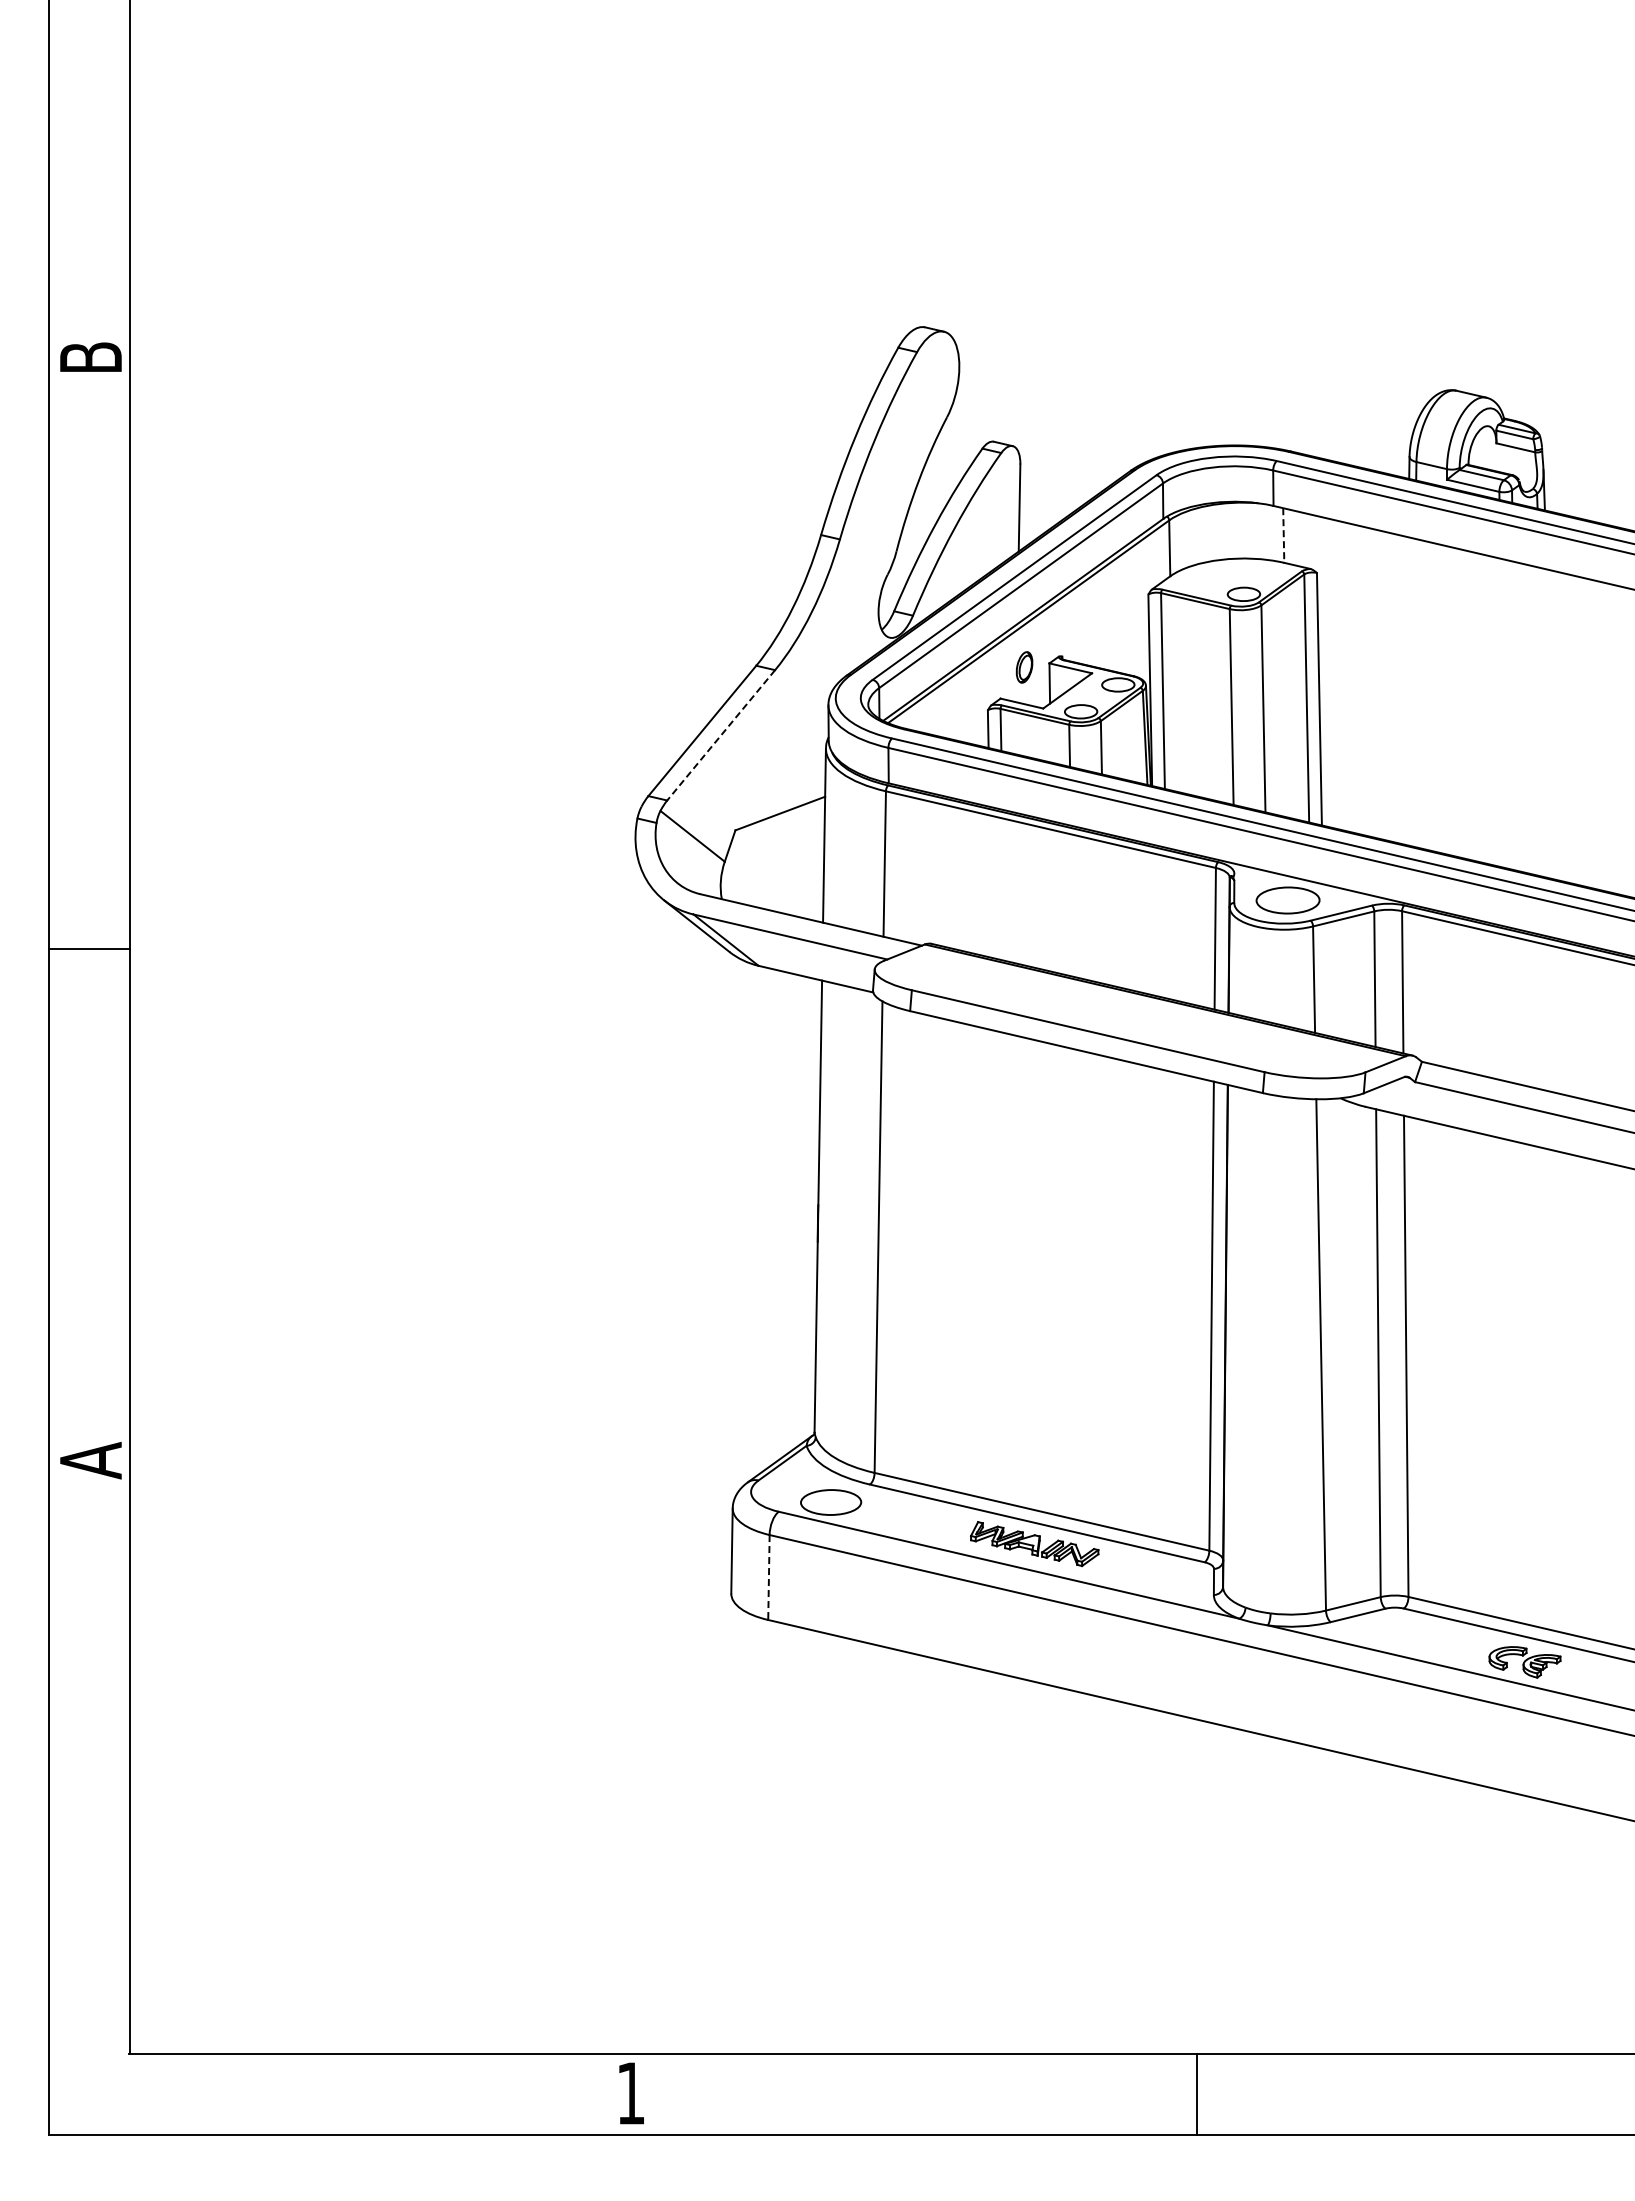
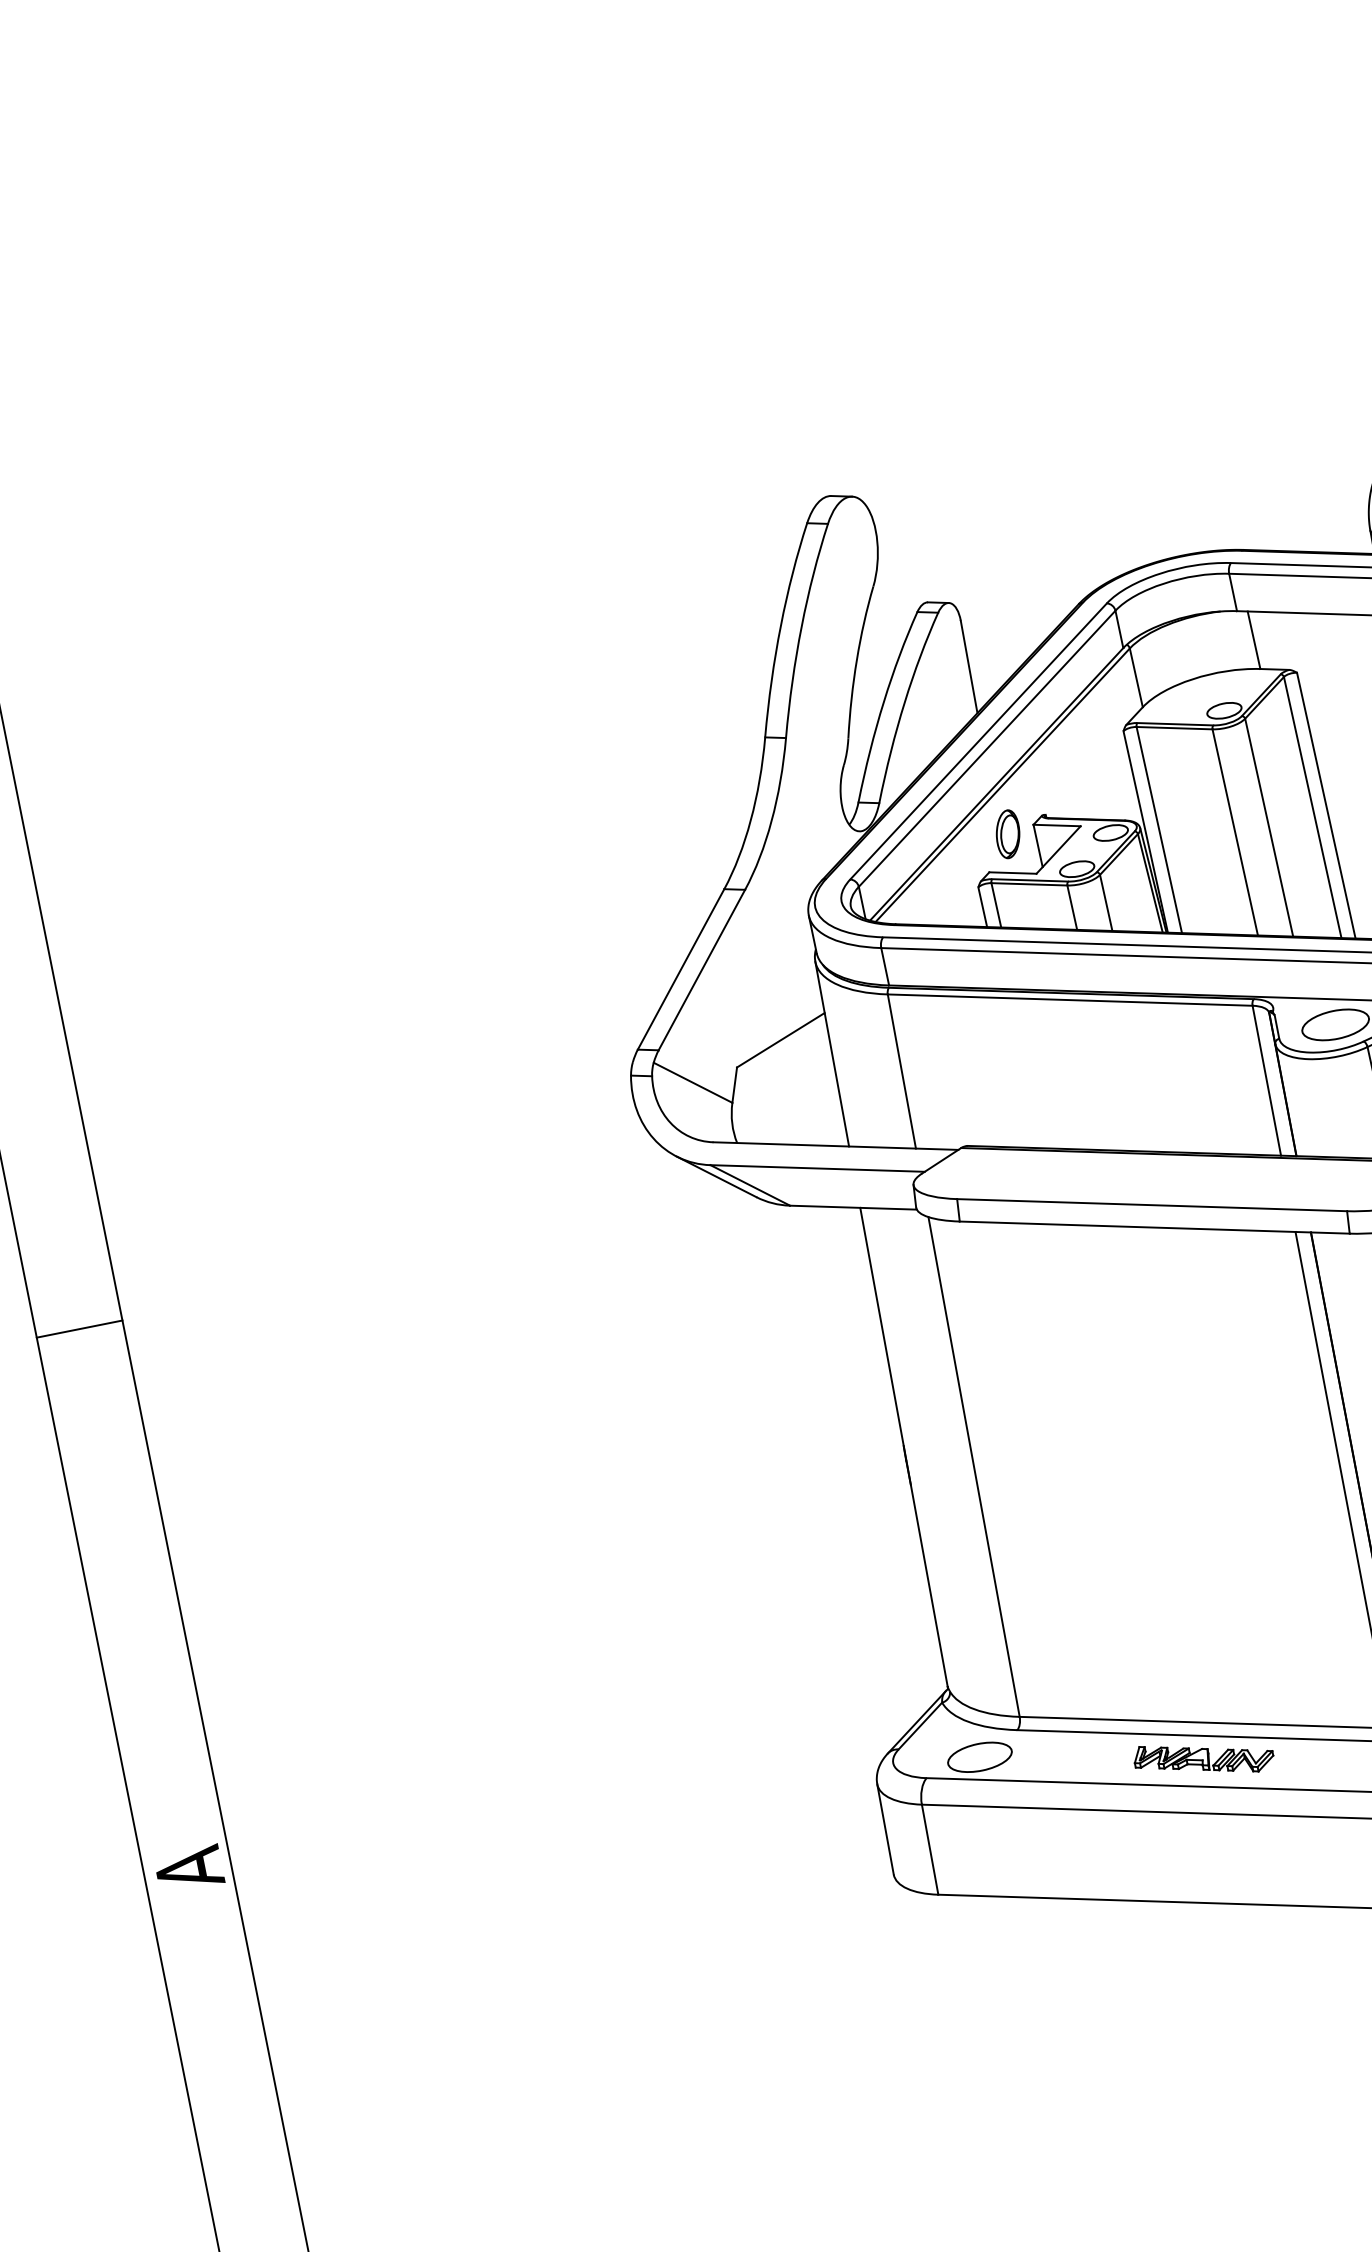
line: (1283, 536) -> (1253, 641), dashed -> solid
part: (1024, 667) -> (1008, 834), size x1.43
line: (721, 735) -> (702, 970), dashed -> solid
line: (768, 1578) -> (929, 1850), dashed -> solid

